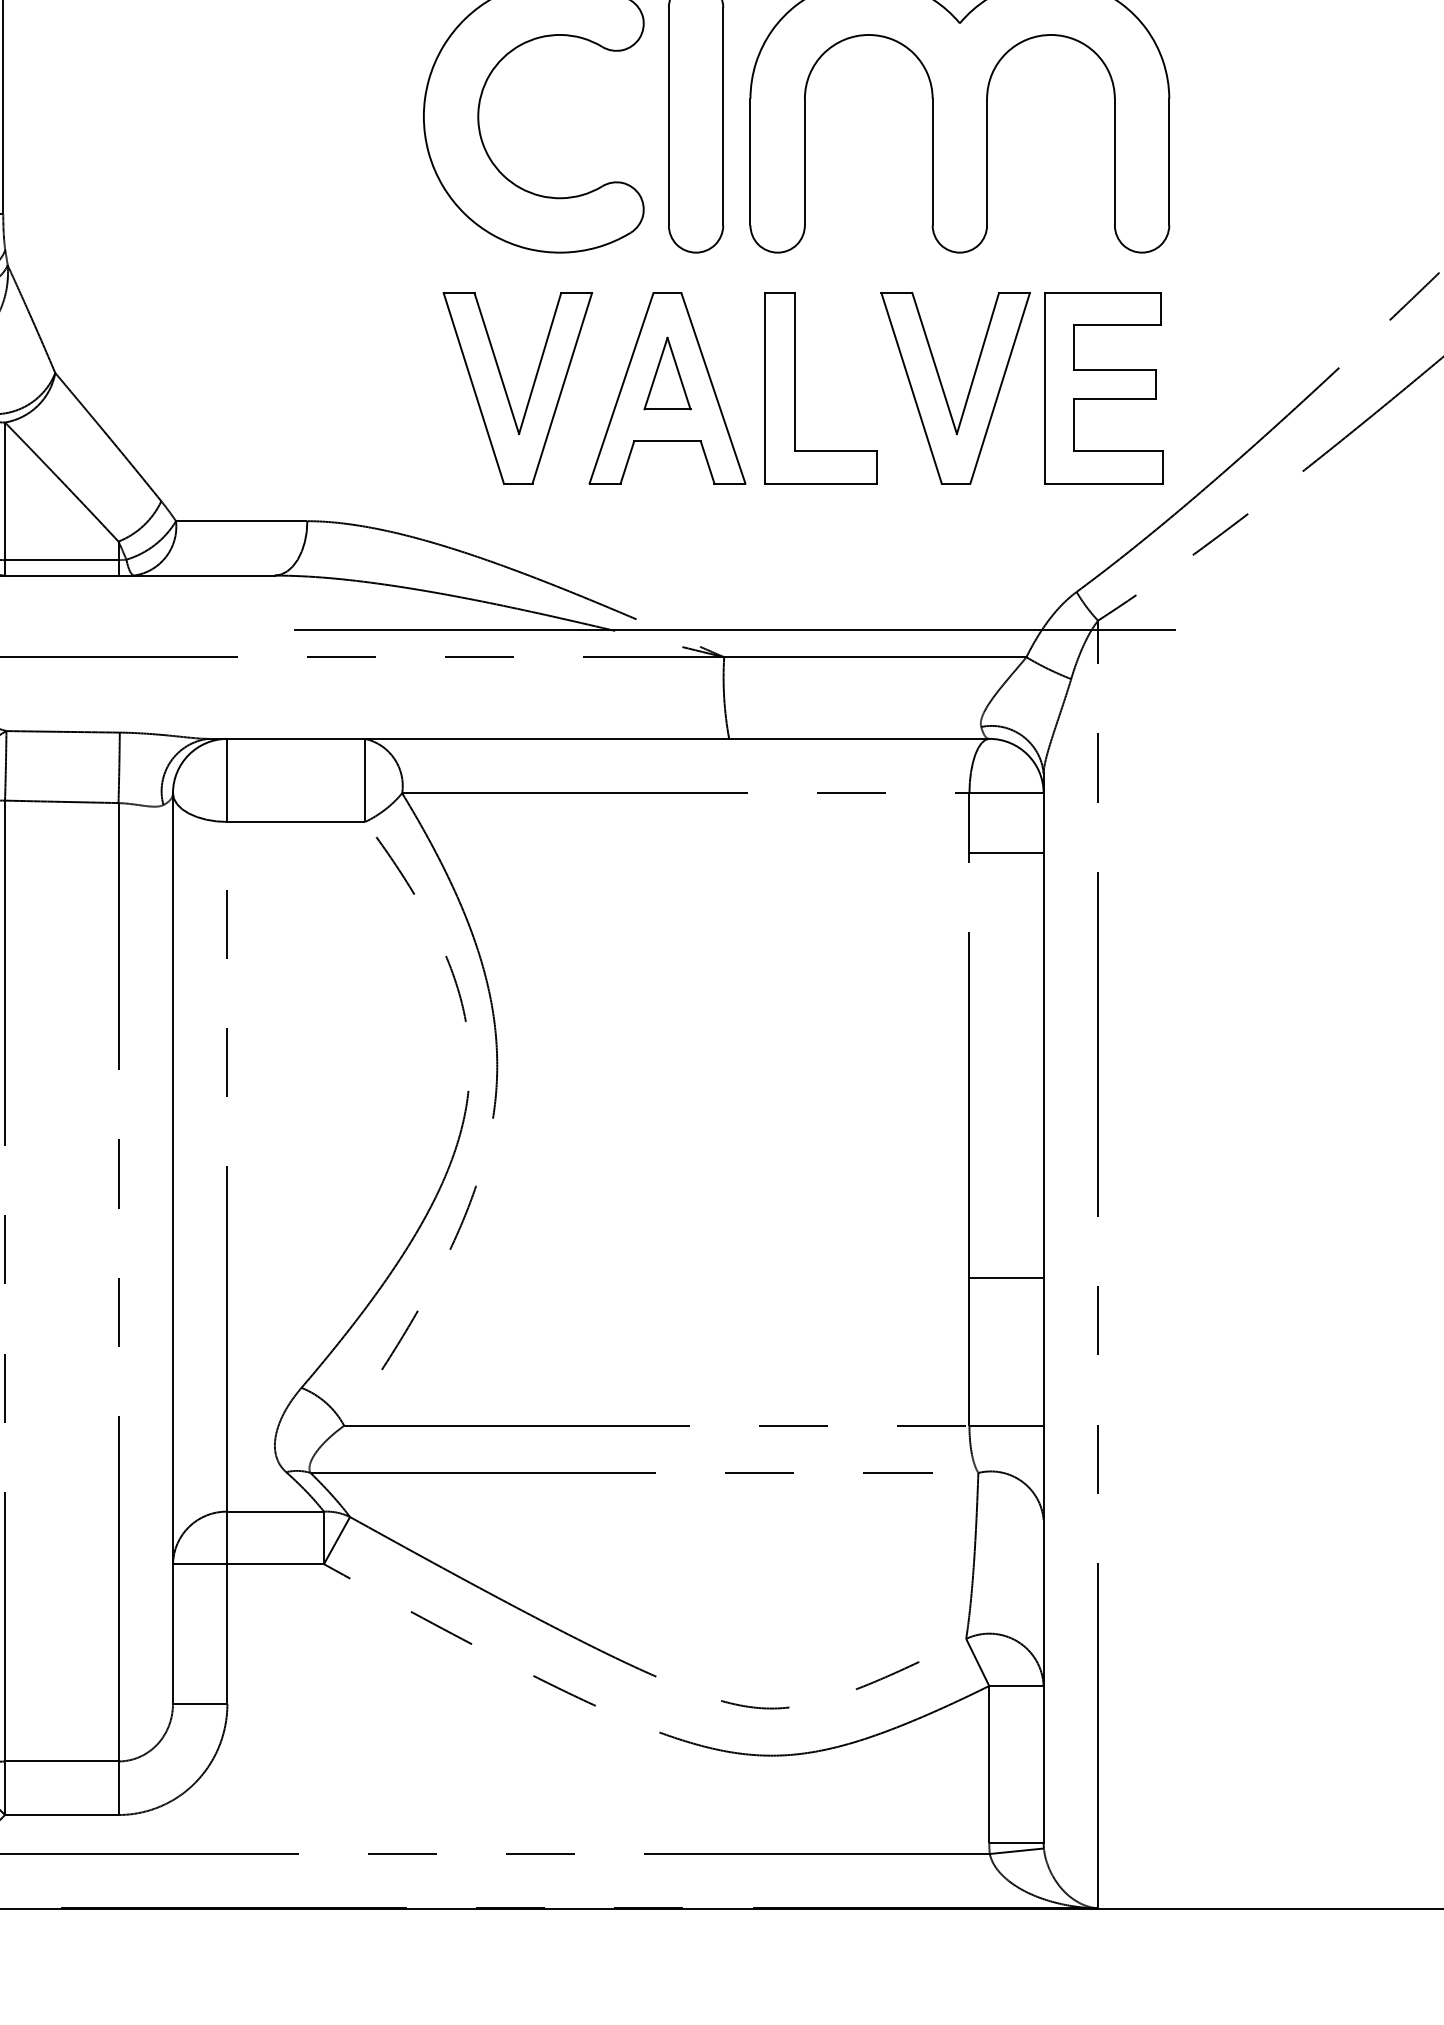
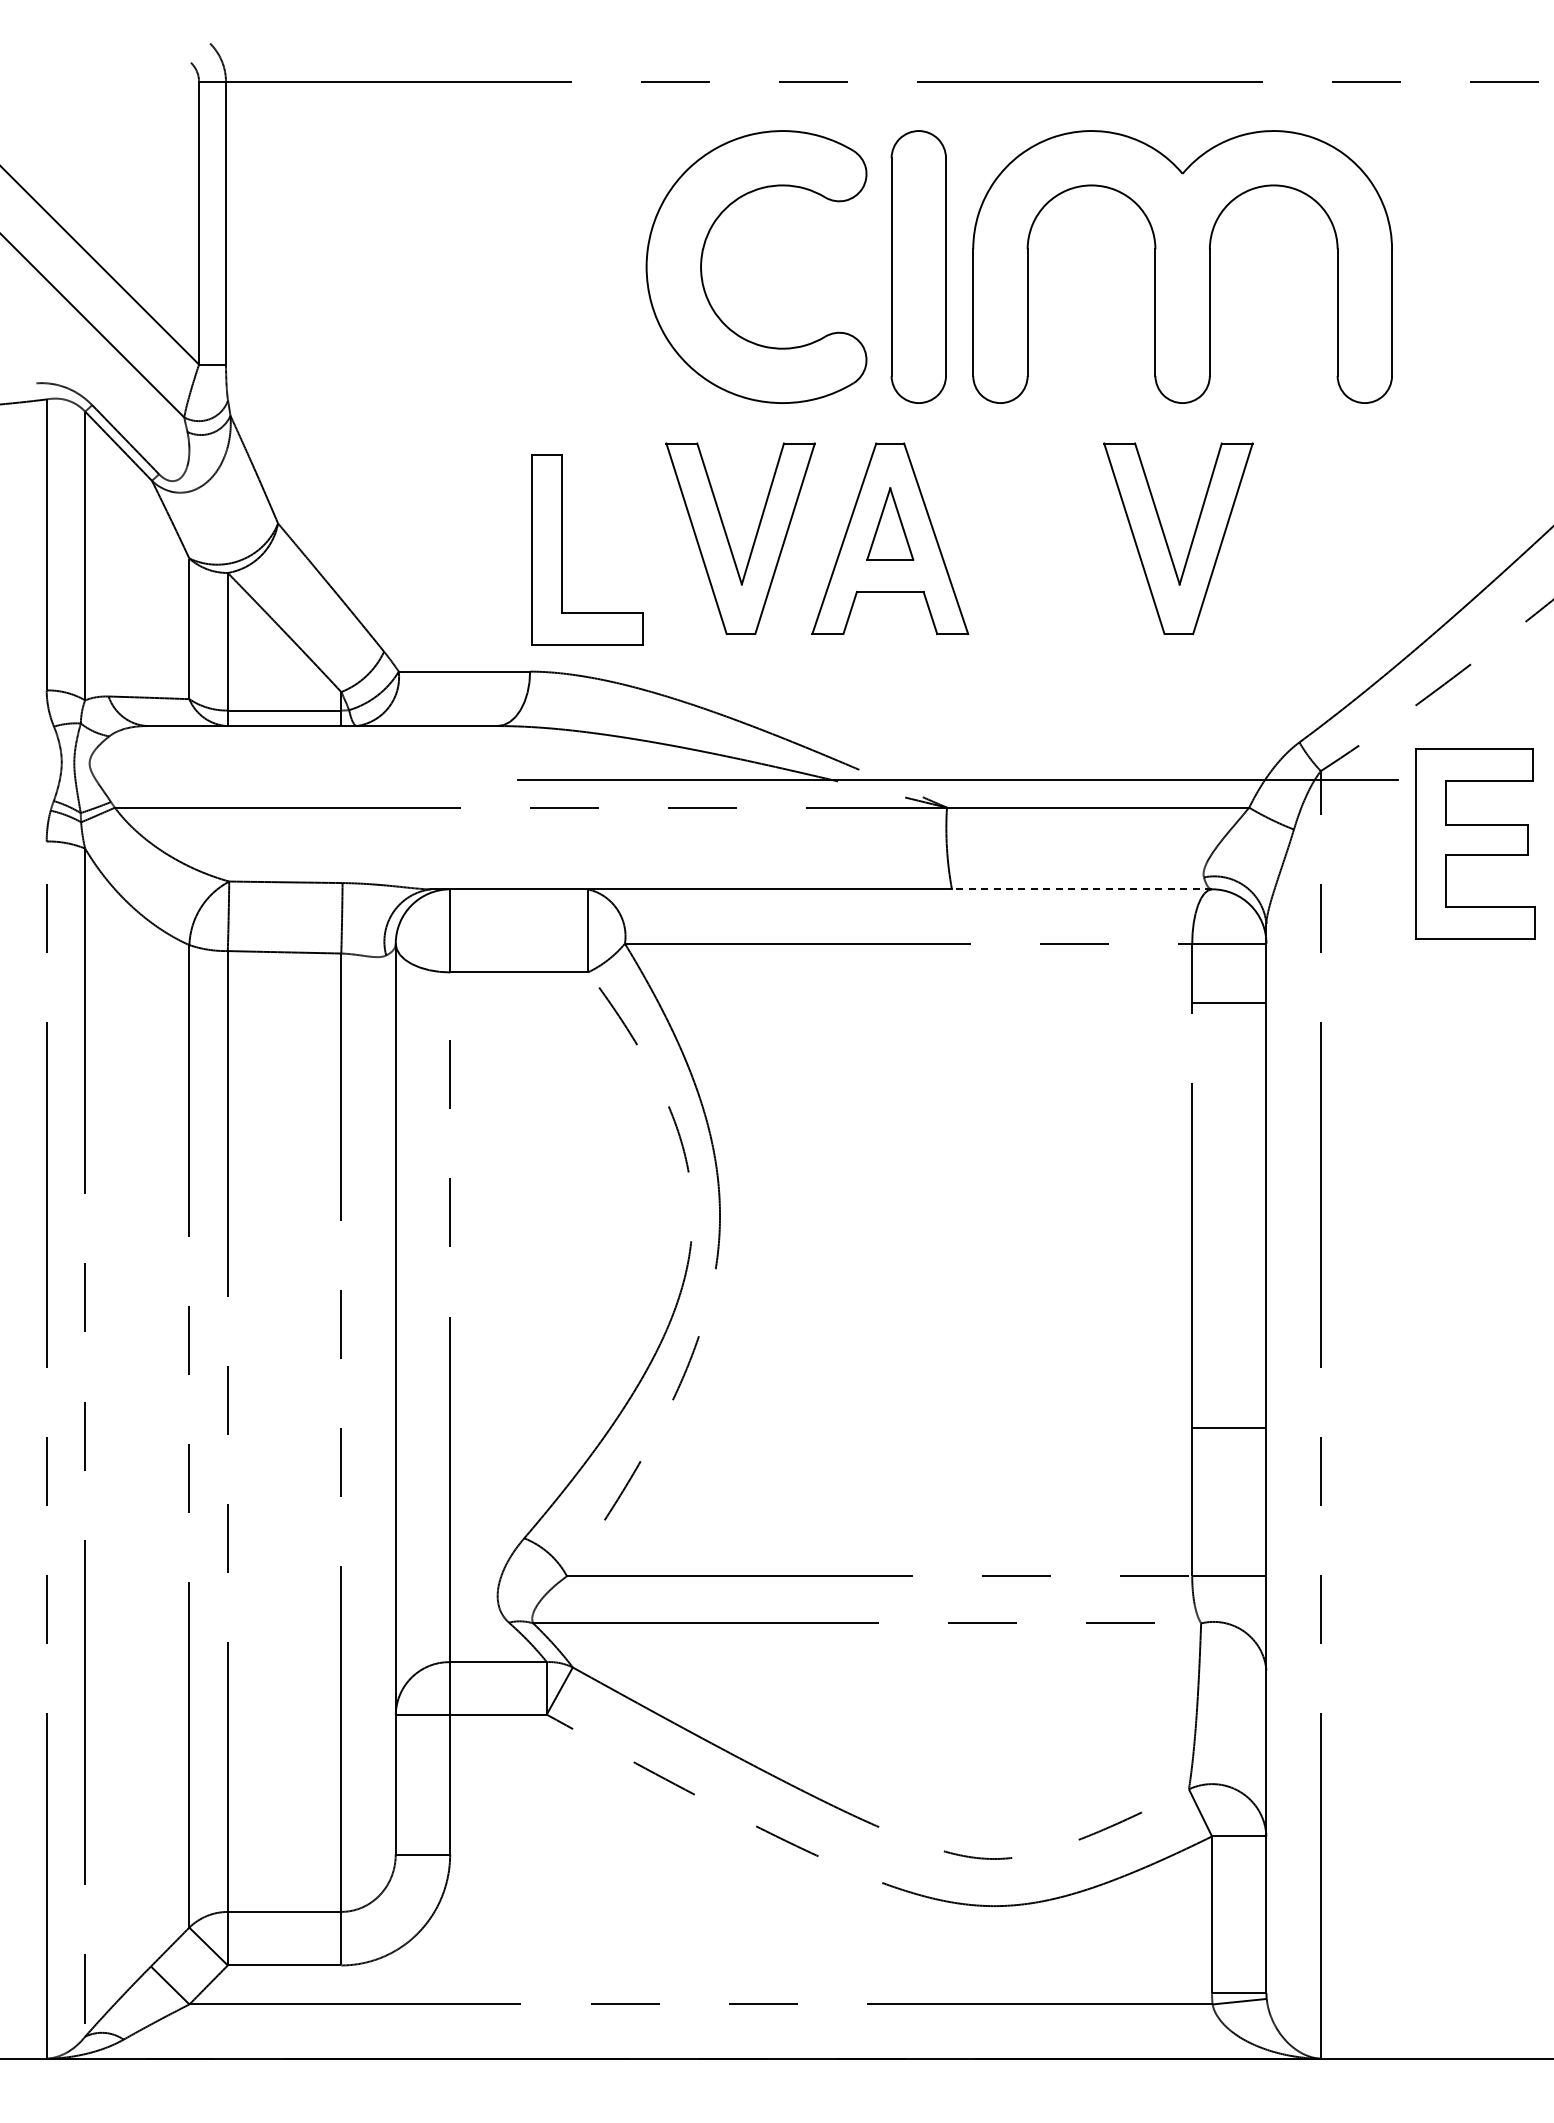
part: (795, 388) -> (562, 549), moved
part: (1103, 388) -> (1475, 843), moved
line: (858, 739) -> (1081, 889), solid -> dashed

